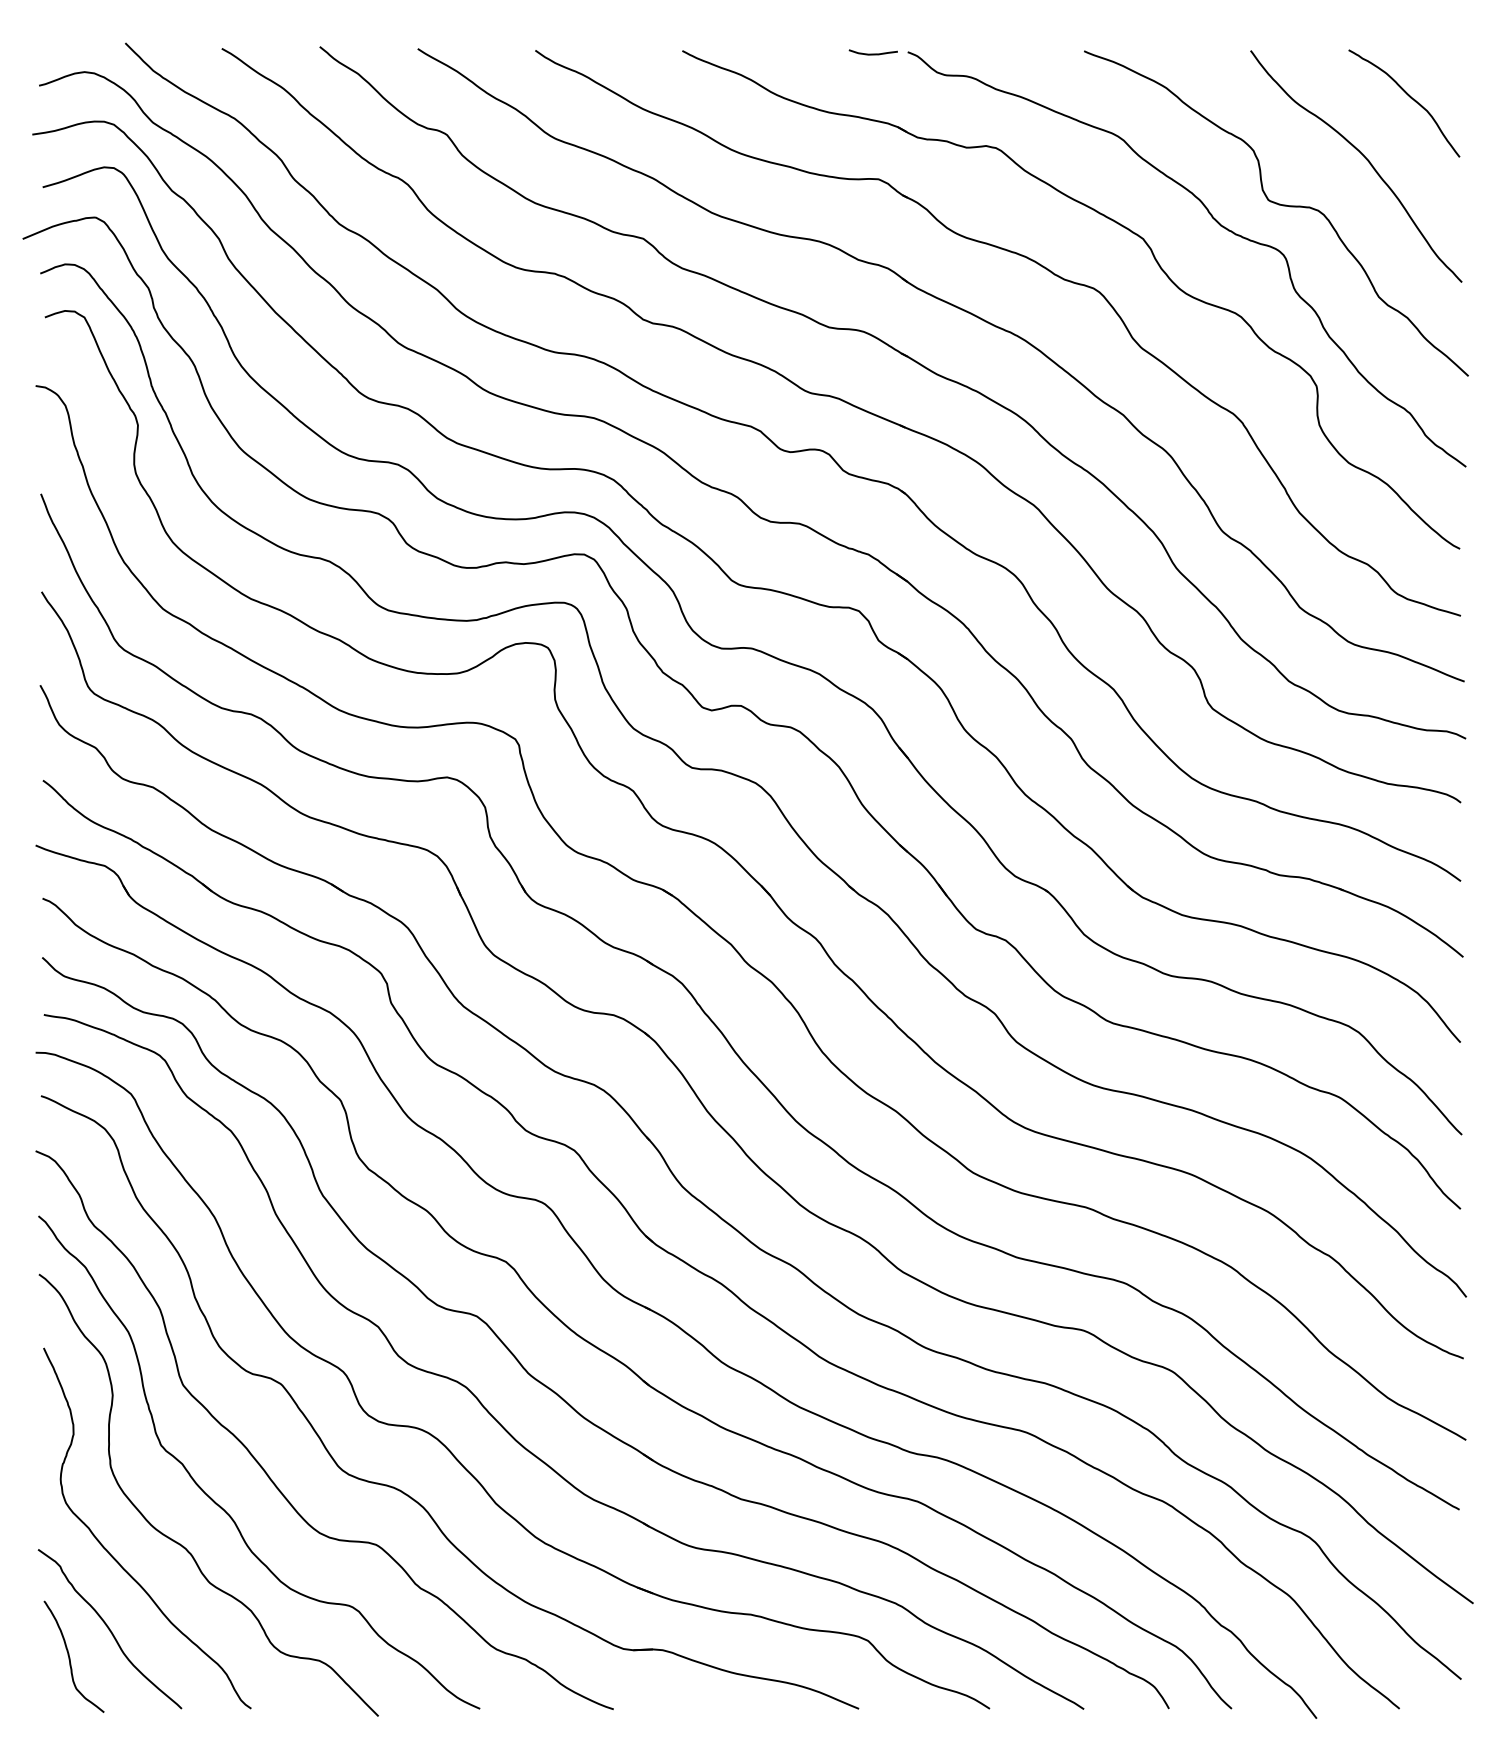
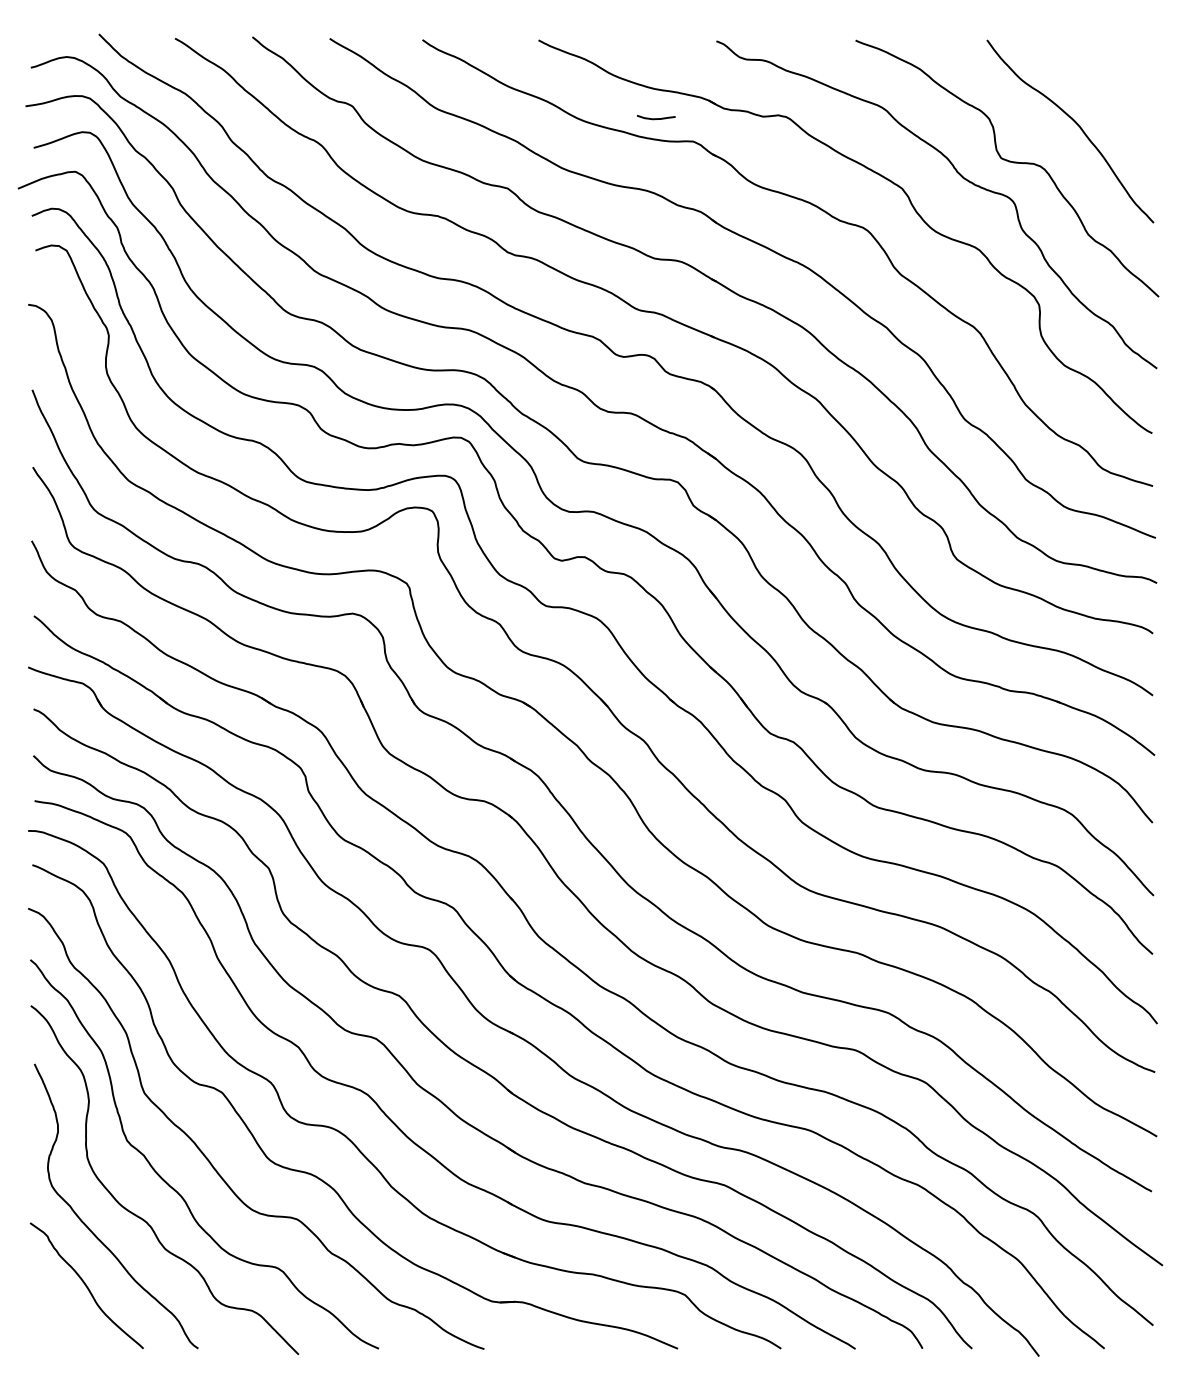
curve: (872, 53) -> (655, 118), moved
curve: (1409, 98) -> (1112, 77), removed
curve: (70, 1656) -> (55, 1307), removed

